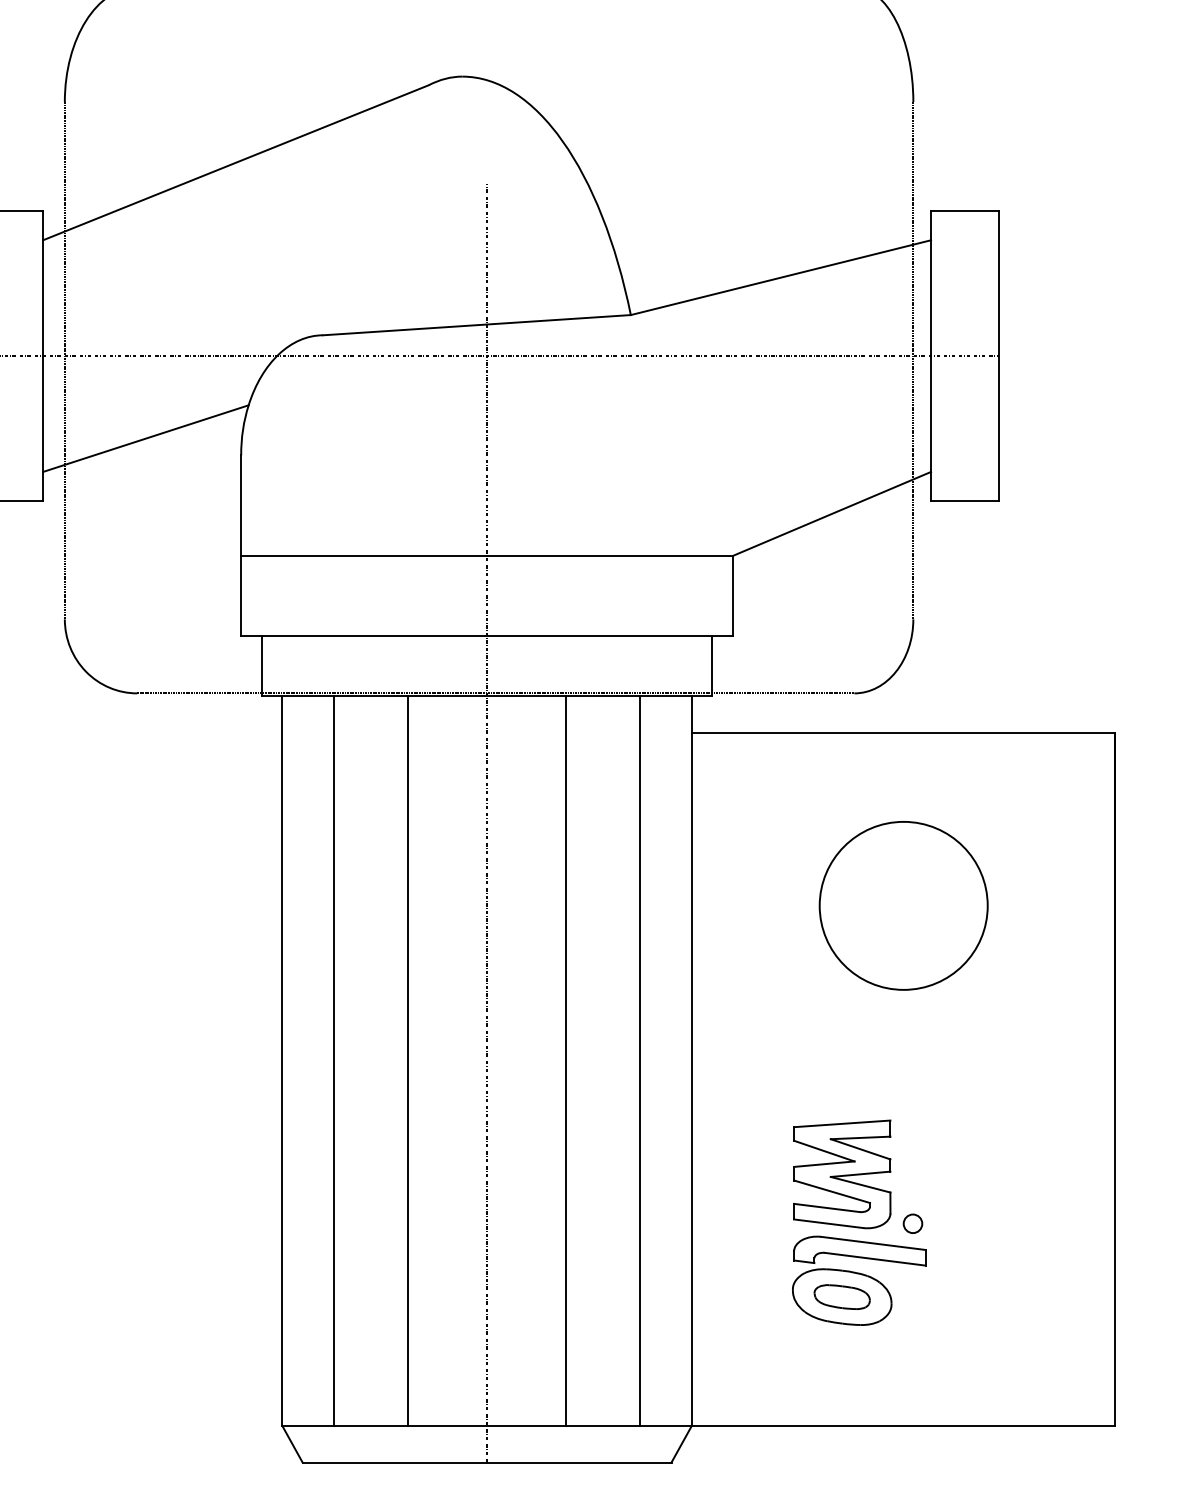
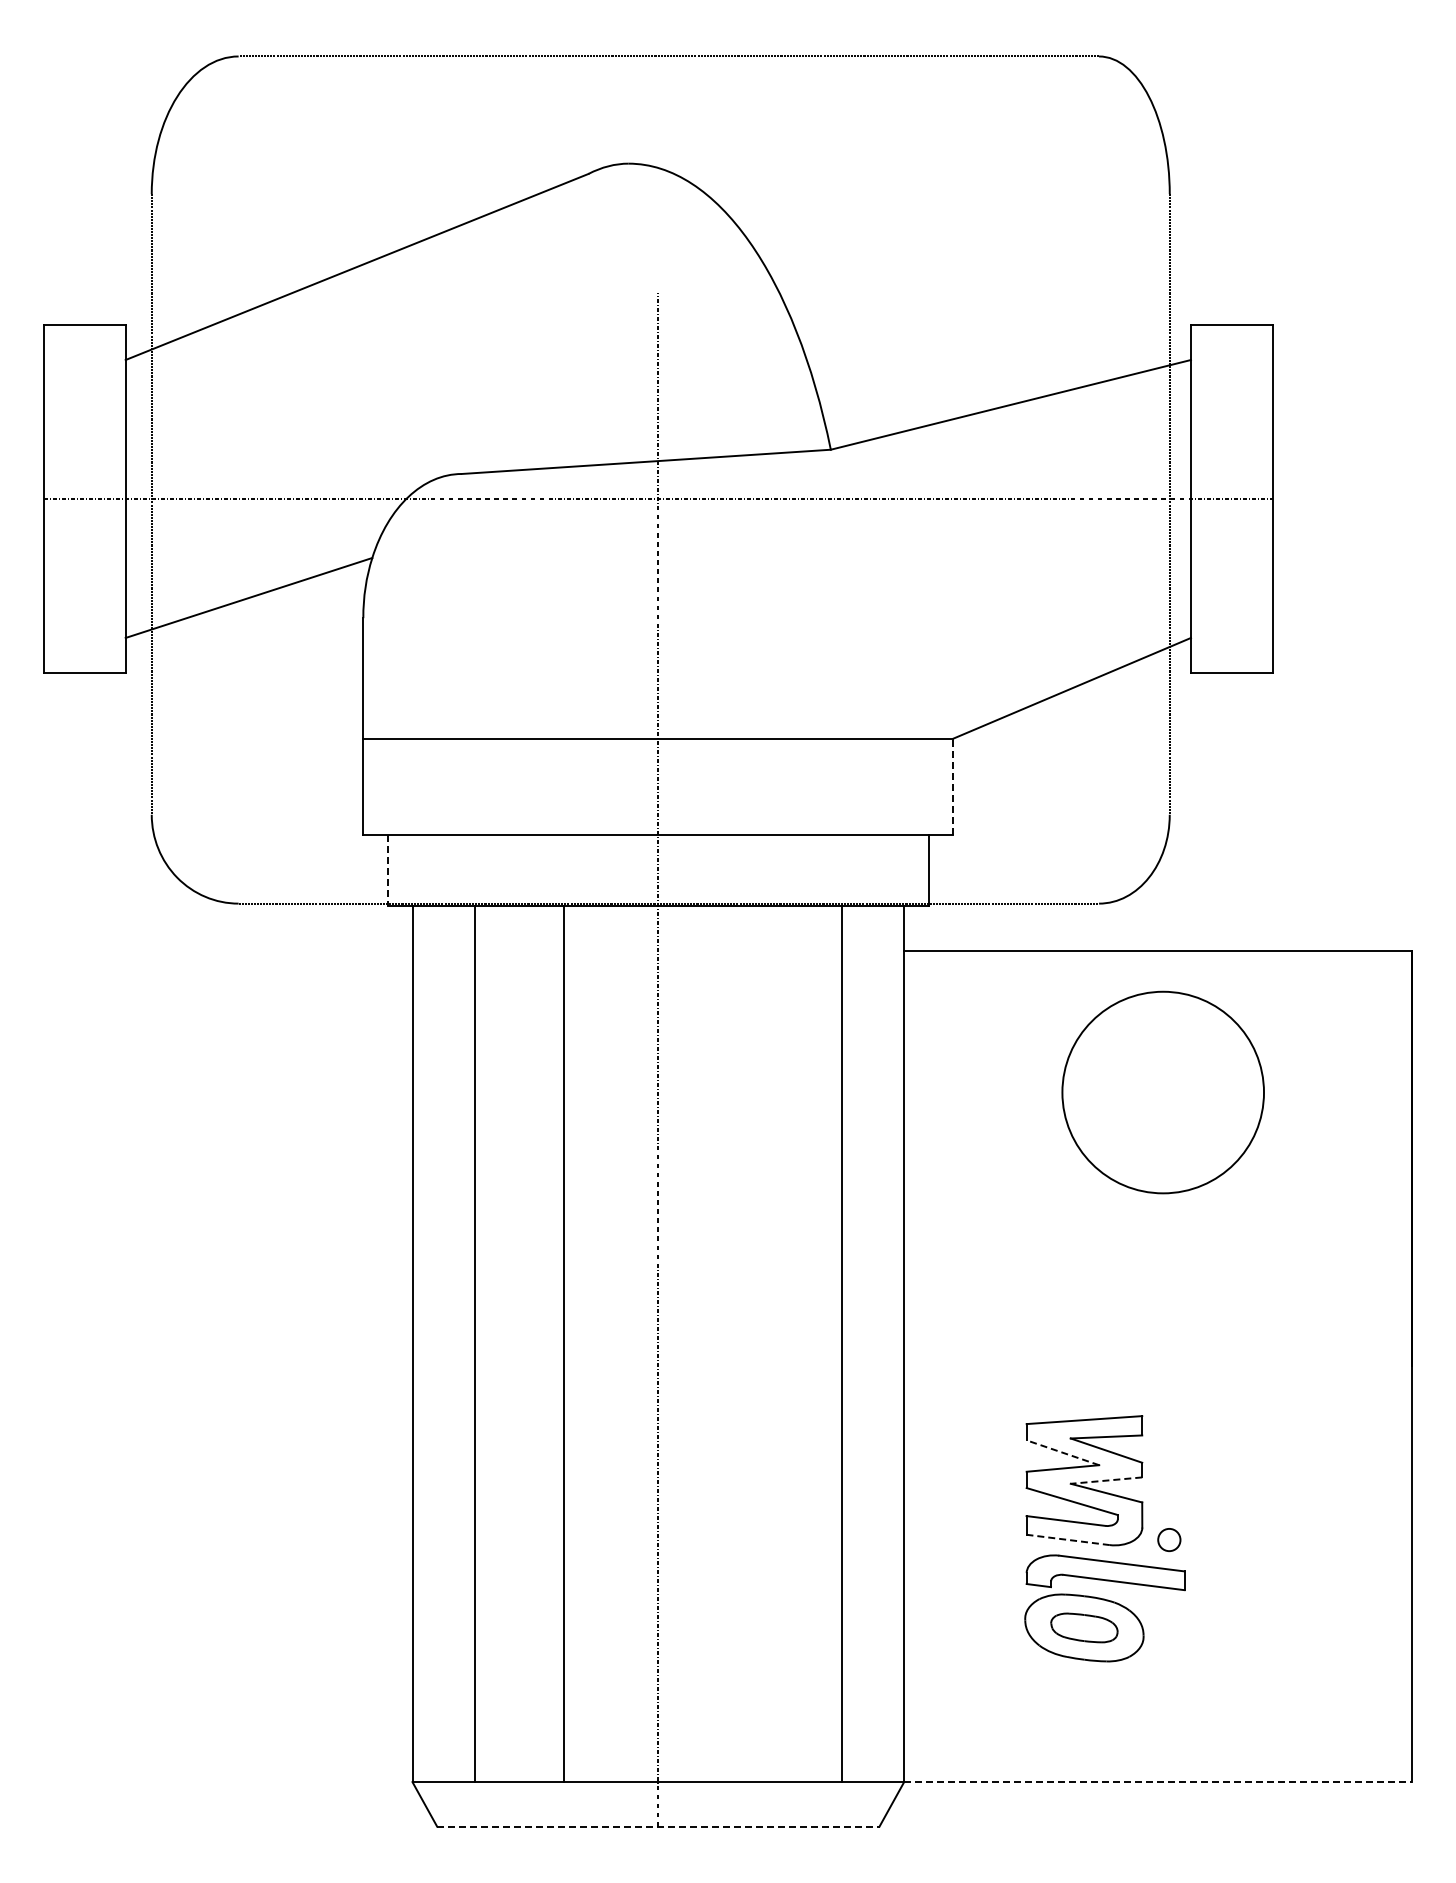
line: (733, 595) -> (953, 786), solid -> dashed
line: (261, 665) -> (387, 870), solid -> dashed
circle: (903, 905) -> (1162, 1092), moved
line: (565, 1060) -> (752, 1344), removed
line: (823, 1150) -> (1062, 1452), solid -> dashed
line: (860, 1174) -> (1106, 1480), solid -> dashed
line: (828, 1223) -> (1068, 1539), solid -> dashed
line: (903, 1425) -> (1158, 1782), solid -> dashed
line: (487, 1462) -> (658, 1826), solid -> dashed

